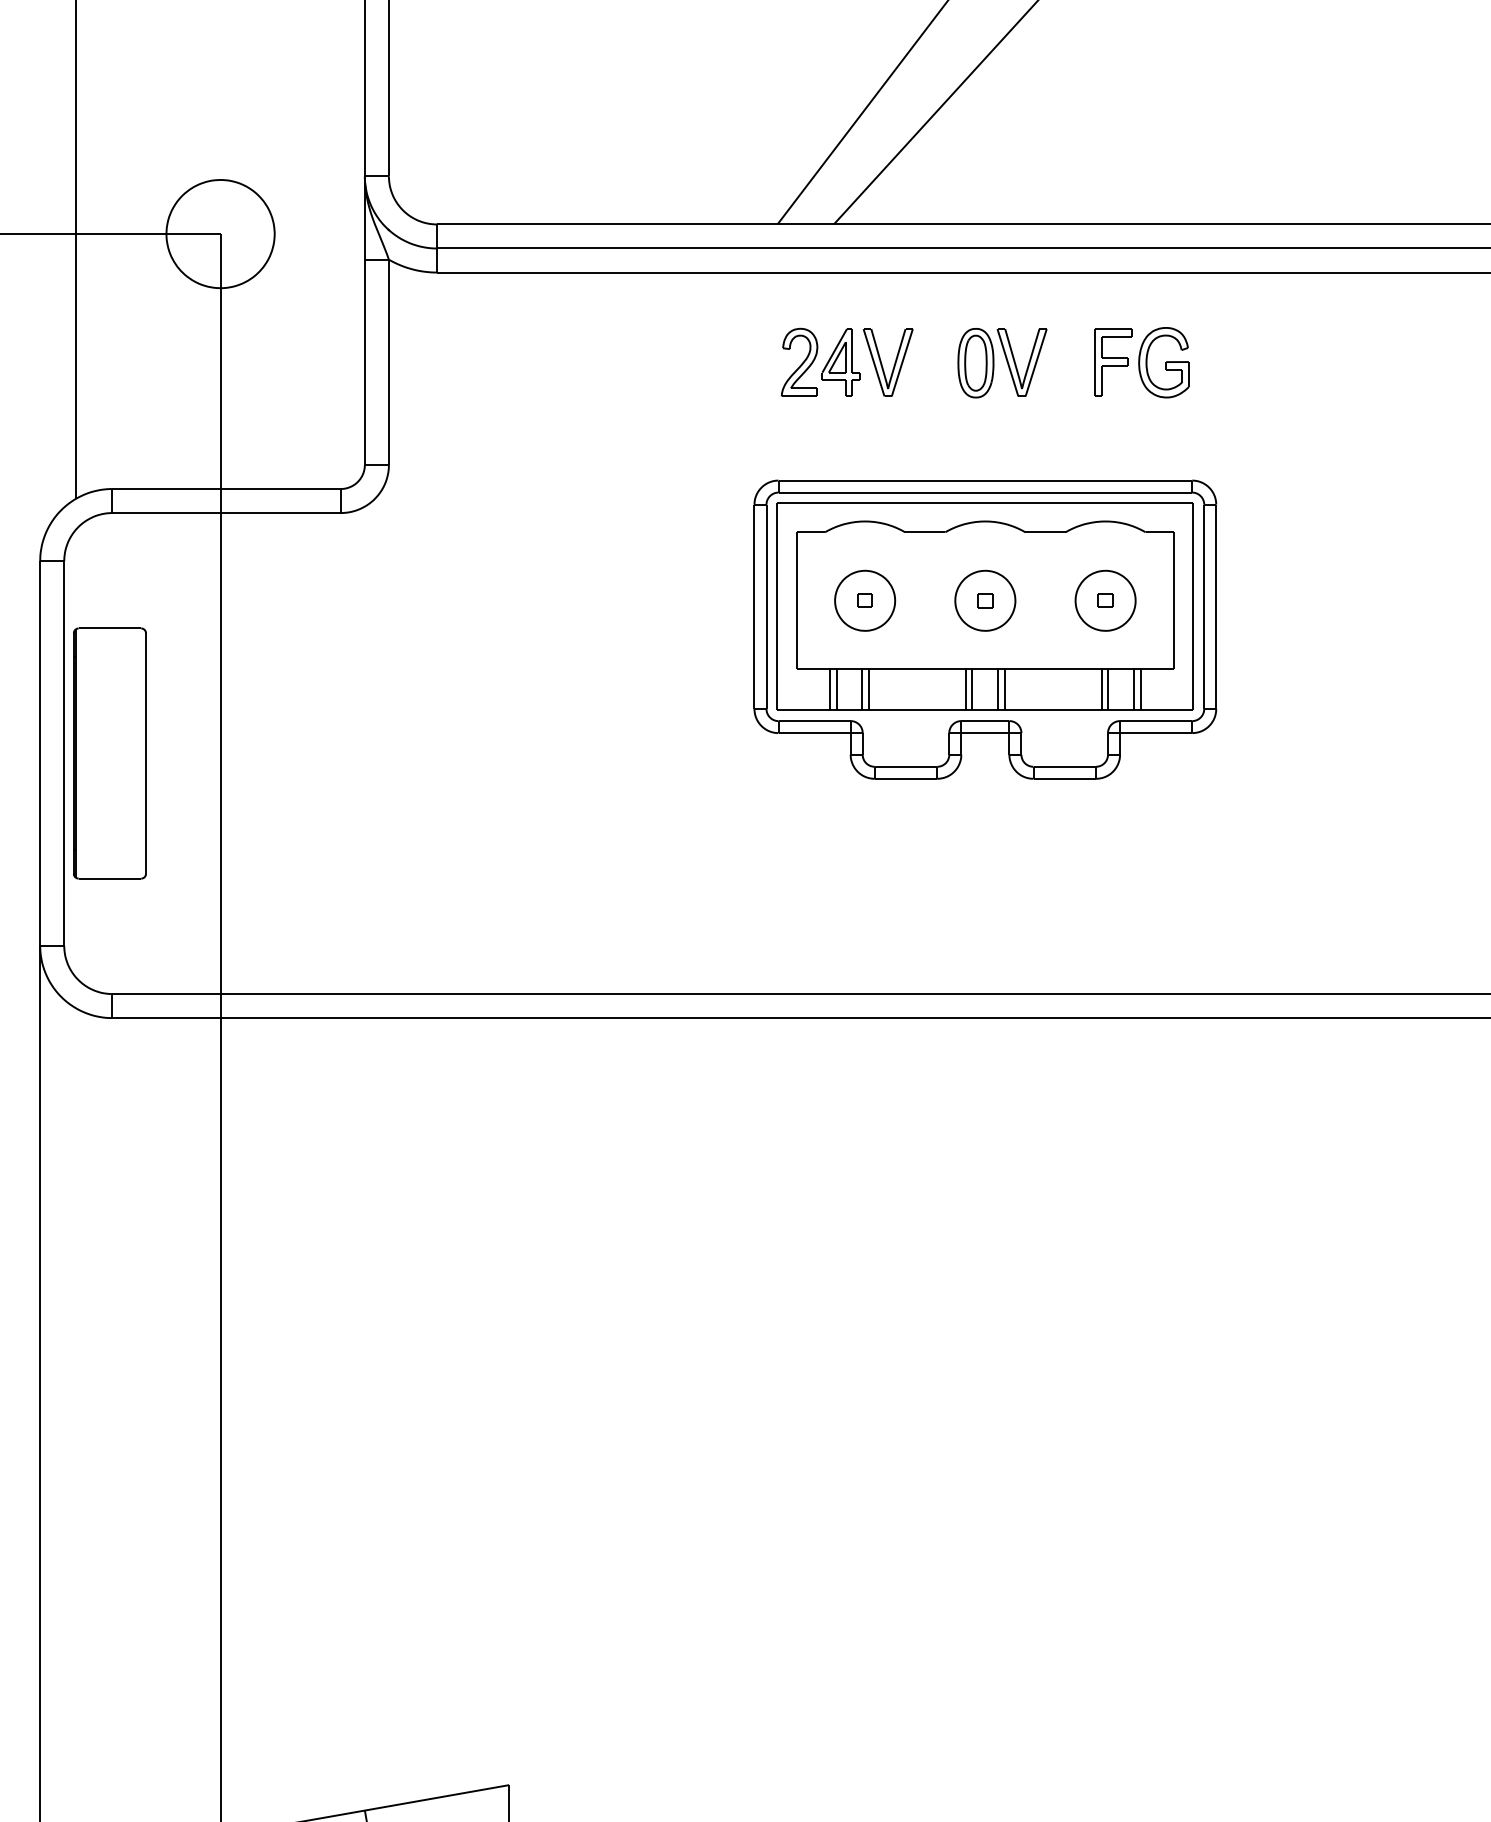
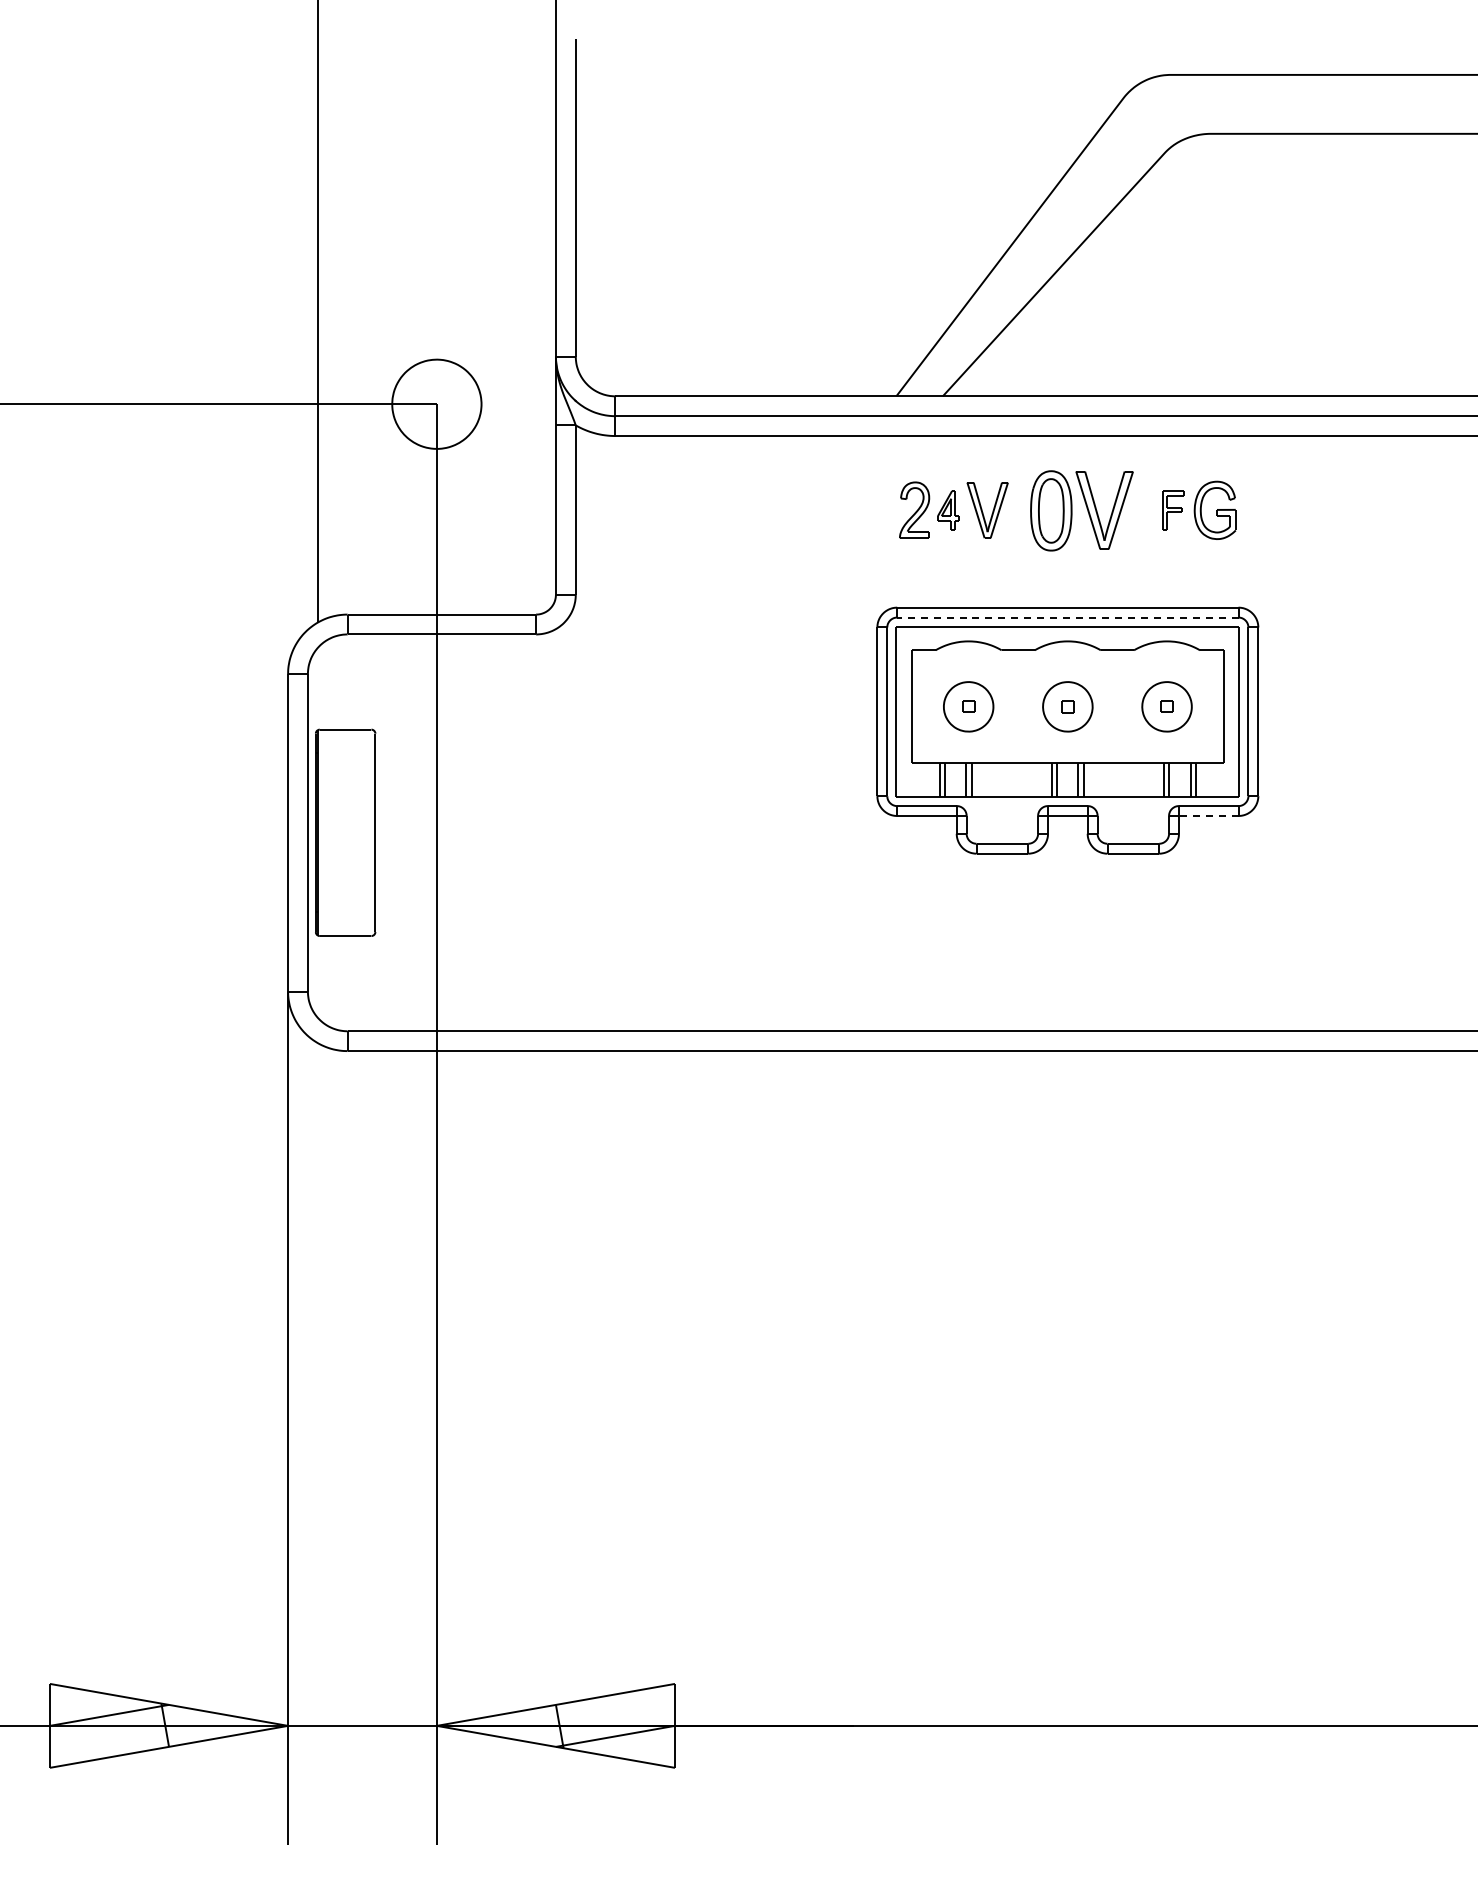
part: (840, 362) -> (948, 510), size x0.7
part: (1001, 362) -> (1081, 510), size x1.4
part: (1113, 362) -> (1173, 510), size x0.7
line: (984, 492) -> (1067, 617), solid -> dashed
line: (1155, 732) -> (1208, 815), solid -> dashed

